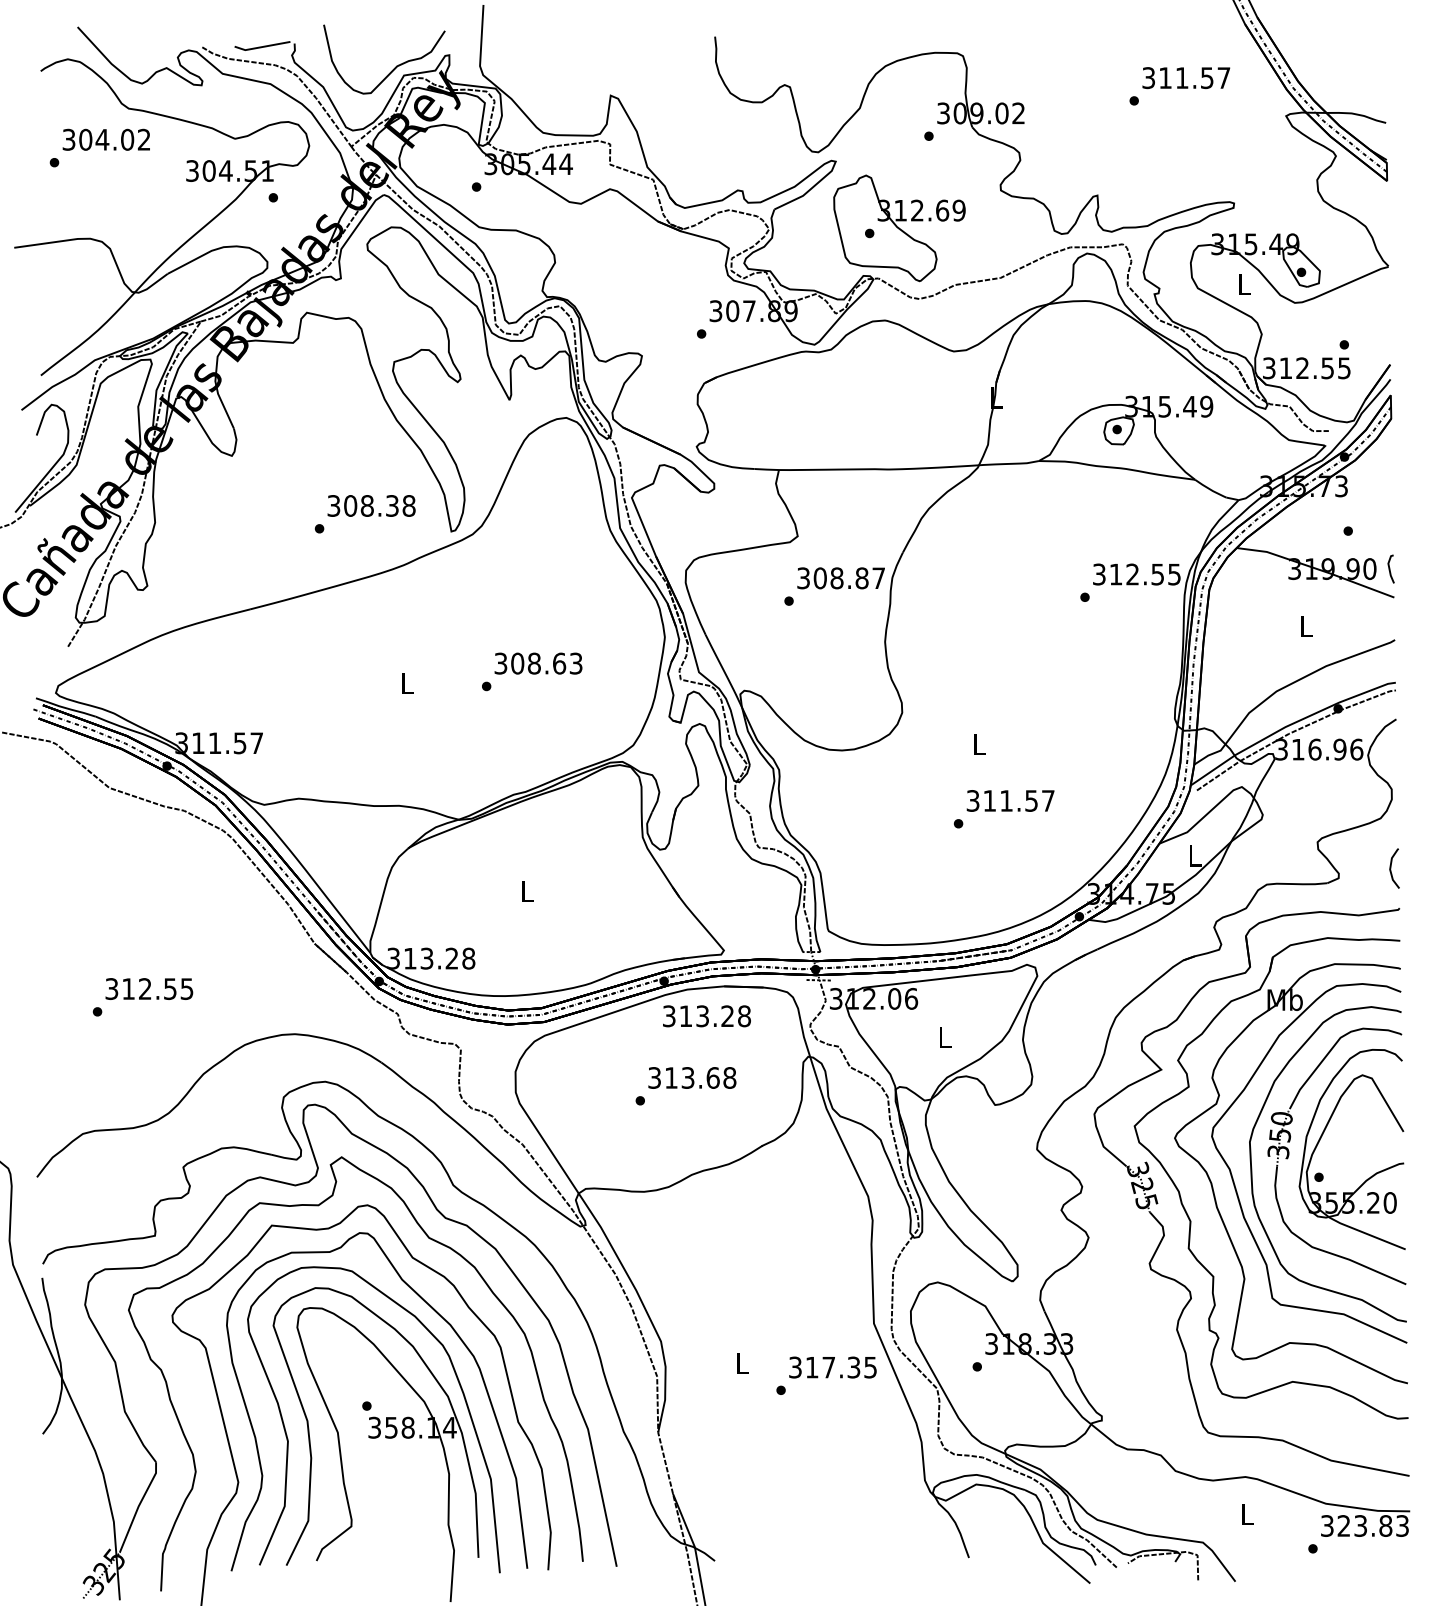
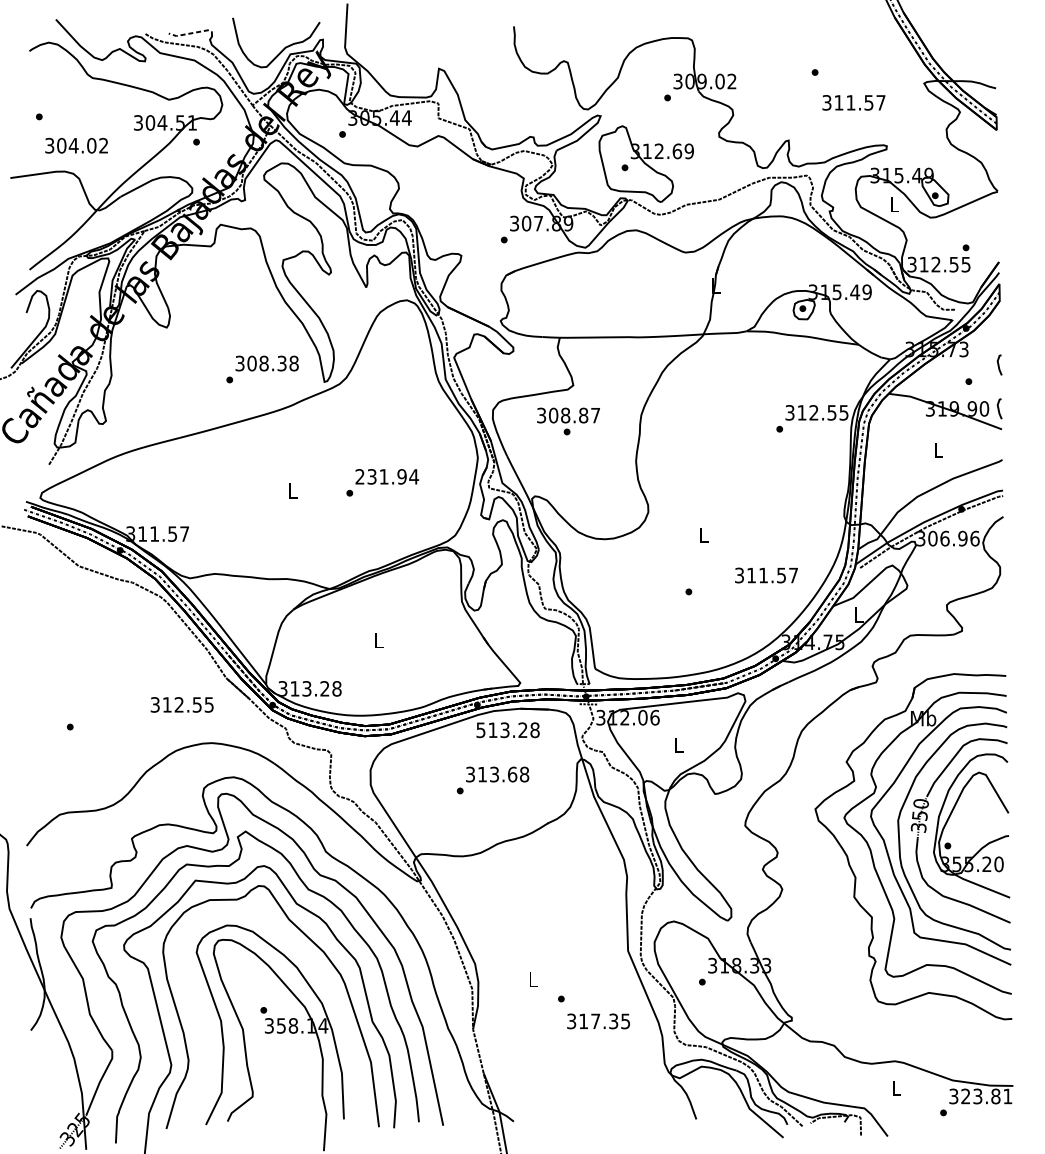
line: (261, 47) -> (188, 34), solid -> dashed
text: (1186, 78) -> (854, 103), moved
text: (105, 139) -> (75, 145), moved
line: (1390, 507) -> (999, 364), added
text: (840, 578) -> (568, 415), moved
text: (538, 663) -> (387, 476), 308.63 -> 231.94
text: (1297, 749) -> (932, 538), 316.96 -> 306.96
text: (1010, 800) -> (766, 575), moved
curve: (1391, 868) -> (999, 624), removed
text: (149, 988) -> (182, 704), moved
text: (669, 1015) -> (481, 729), 313.28 -> 513.28
part: (1158, 1203) -> (832, 864), removed
text: (832, 1367) -> (598, 1021), moved
curve: (288, 1438) -> (207, 1033), removed
text: (1402, 1525) -> (1007, 1096), 323.83 -> 323.81

